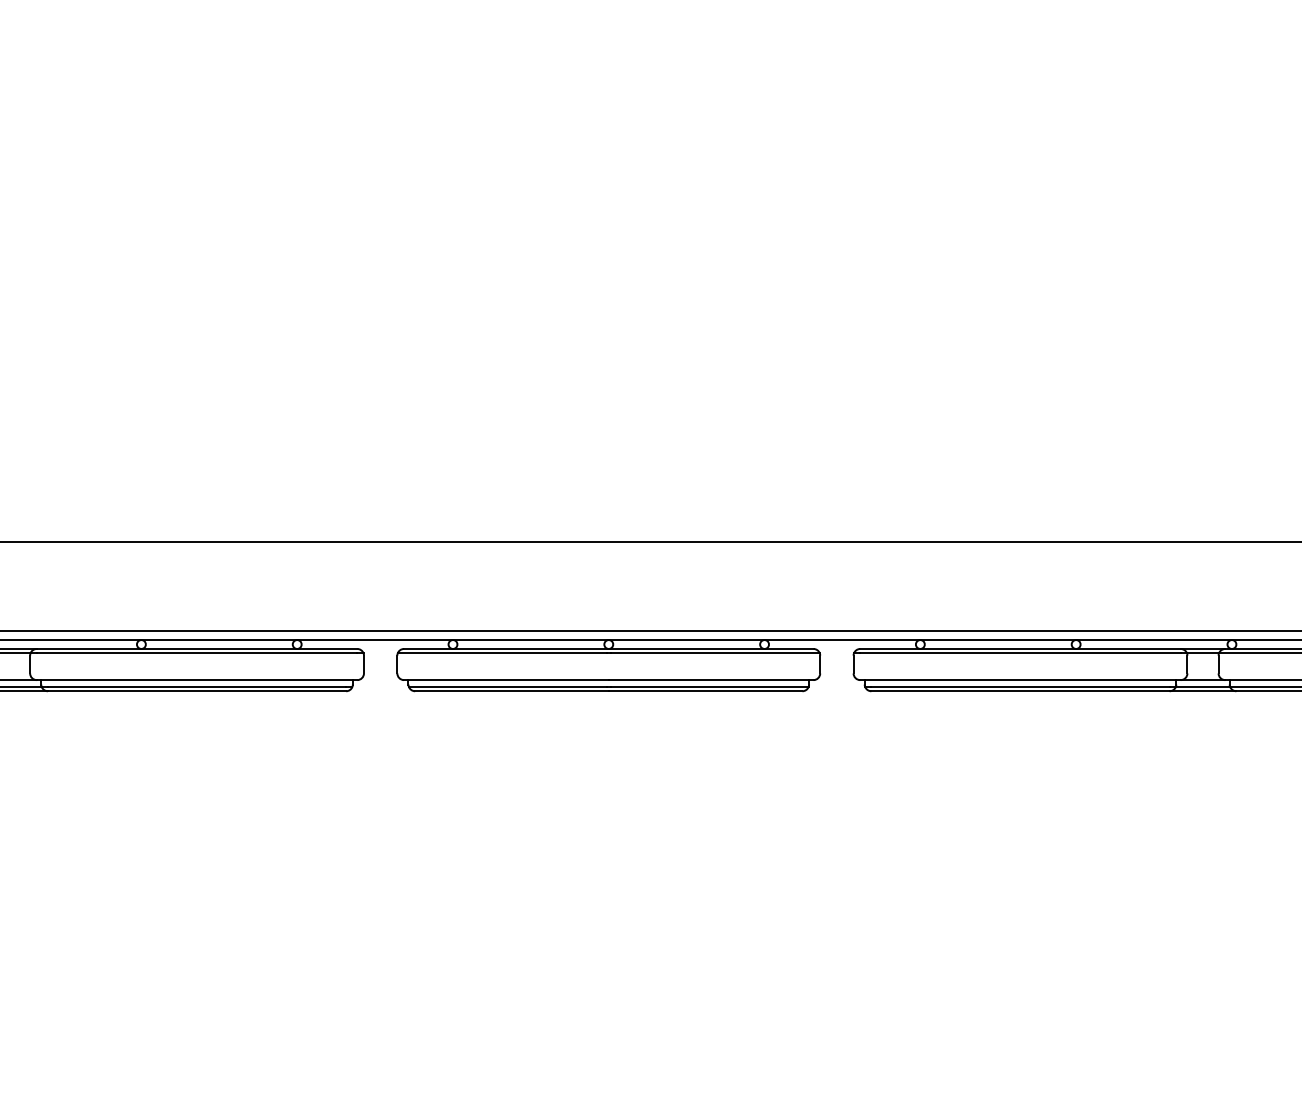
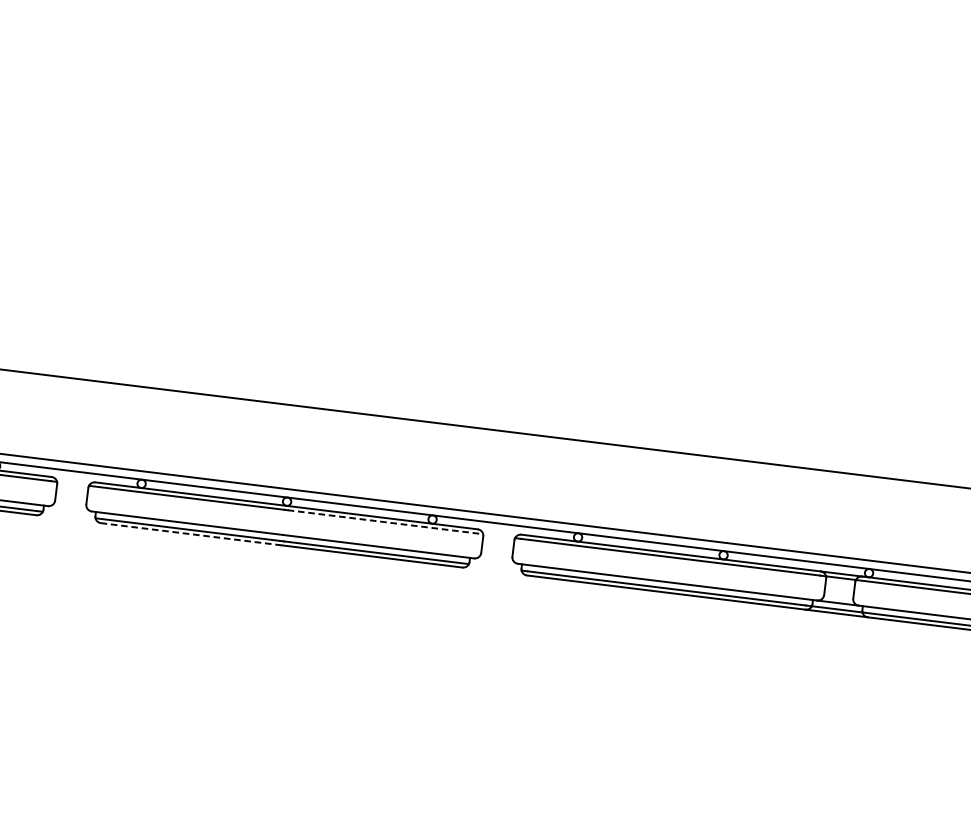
line: (715, 653) -> (385, 522), solid -> dashed
line: (511, 691) -> (190, 534), solid -> dashed

